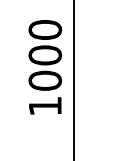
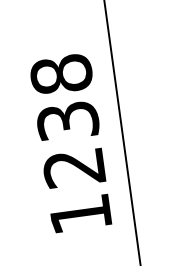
text: (45, 55) -> (68, 121), 1000 -> 1238

